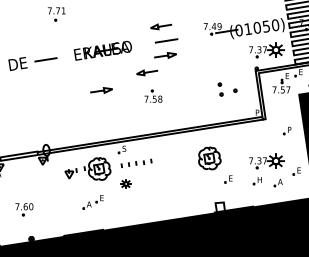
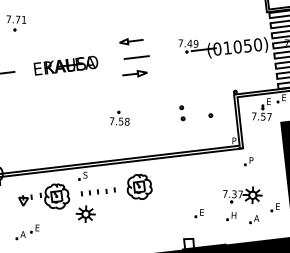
part: (266, 50) -> (246, 72), removed
curve: (147, 72) -> (114, 91), removed
part: (220, 89) -> (182, 113), moved
curve: (101, 90) -> (62, 109), removed
part: (287, 130) -> (249, 161), moved
part: (209, 158) -> (139, 186), moved
part: (125, 183) -> (85, 213), size x1.67
part: (92, 202) -> (26, 232), moved

